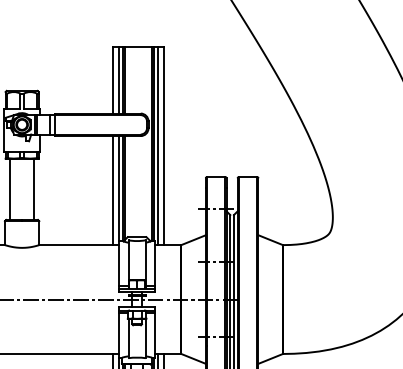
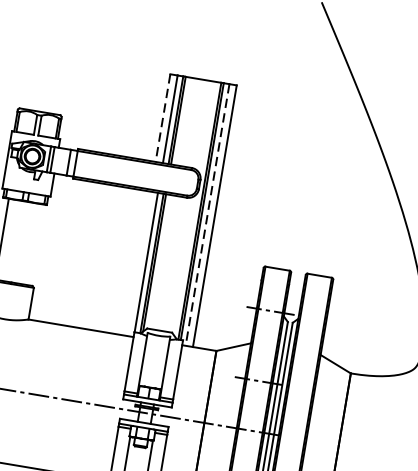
line: (113, 80) -> (163, 118), solid -> dashed
line: (158, 146) -> (208, 215), solid -> dashed
line: (34, 188) -> (34, 243), removed
line: (113, 190) -> (138, 263), removed

